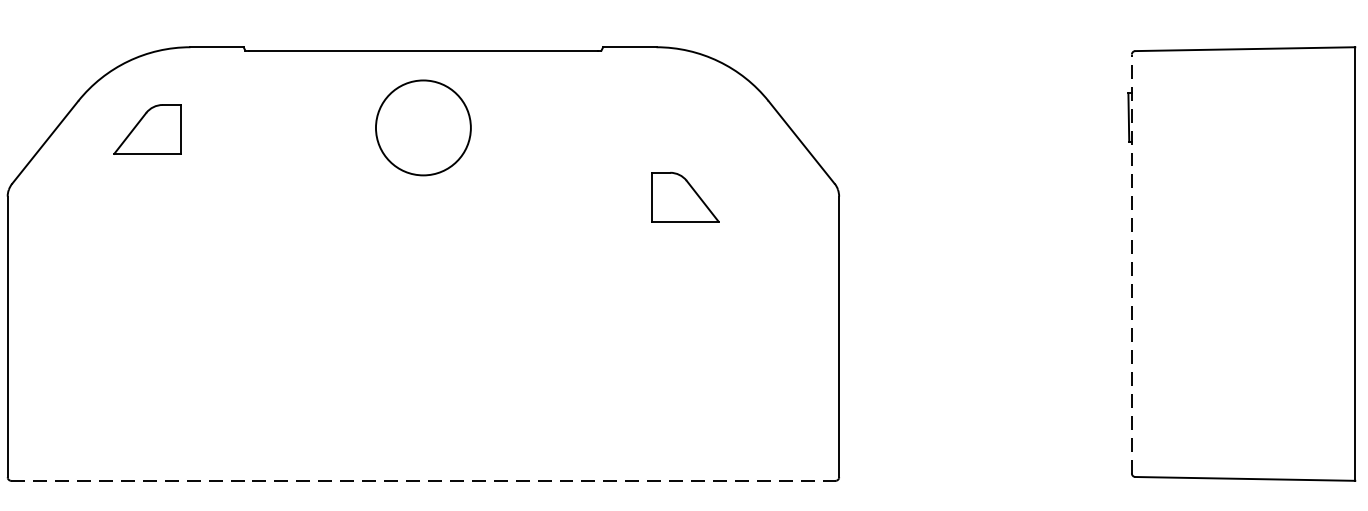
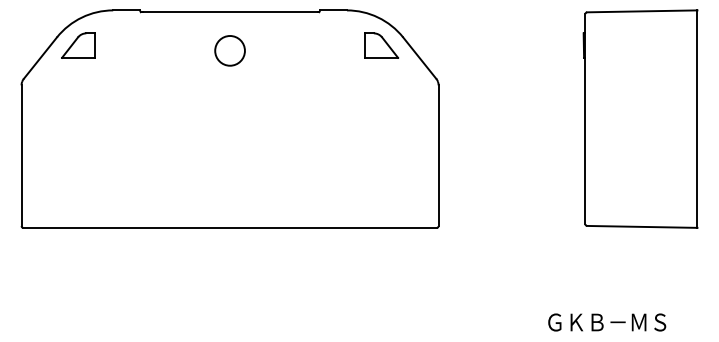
circle: (422, 127) -> (229, 50), size x0.62
part: (147, 129) -> (78, 45), moved
part: (685, 196) -> (381, 45), moved
line: (1132, 262) -> (585, 118), dashed -> solid
line: (424, 480) -> (230, 227), dashed -> solid

